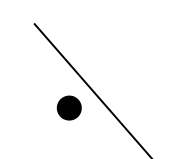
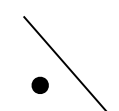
part: (68, 106) -> (39, 84), moved

